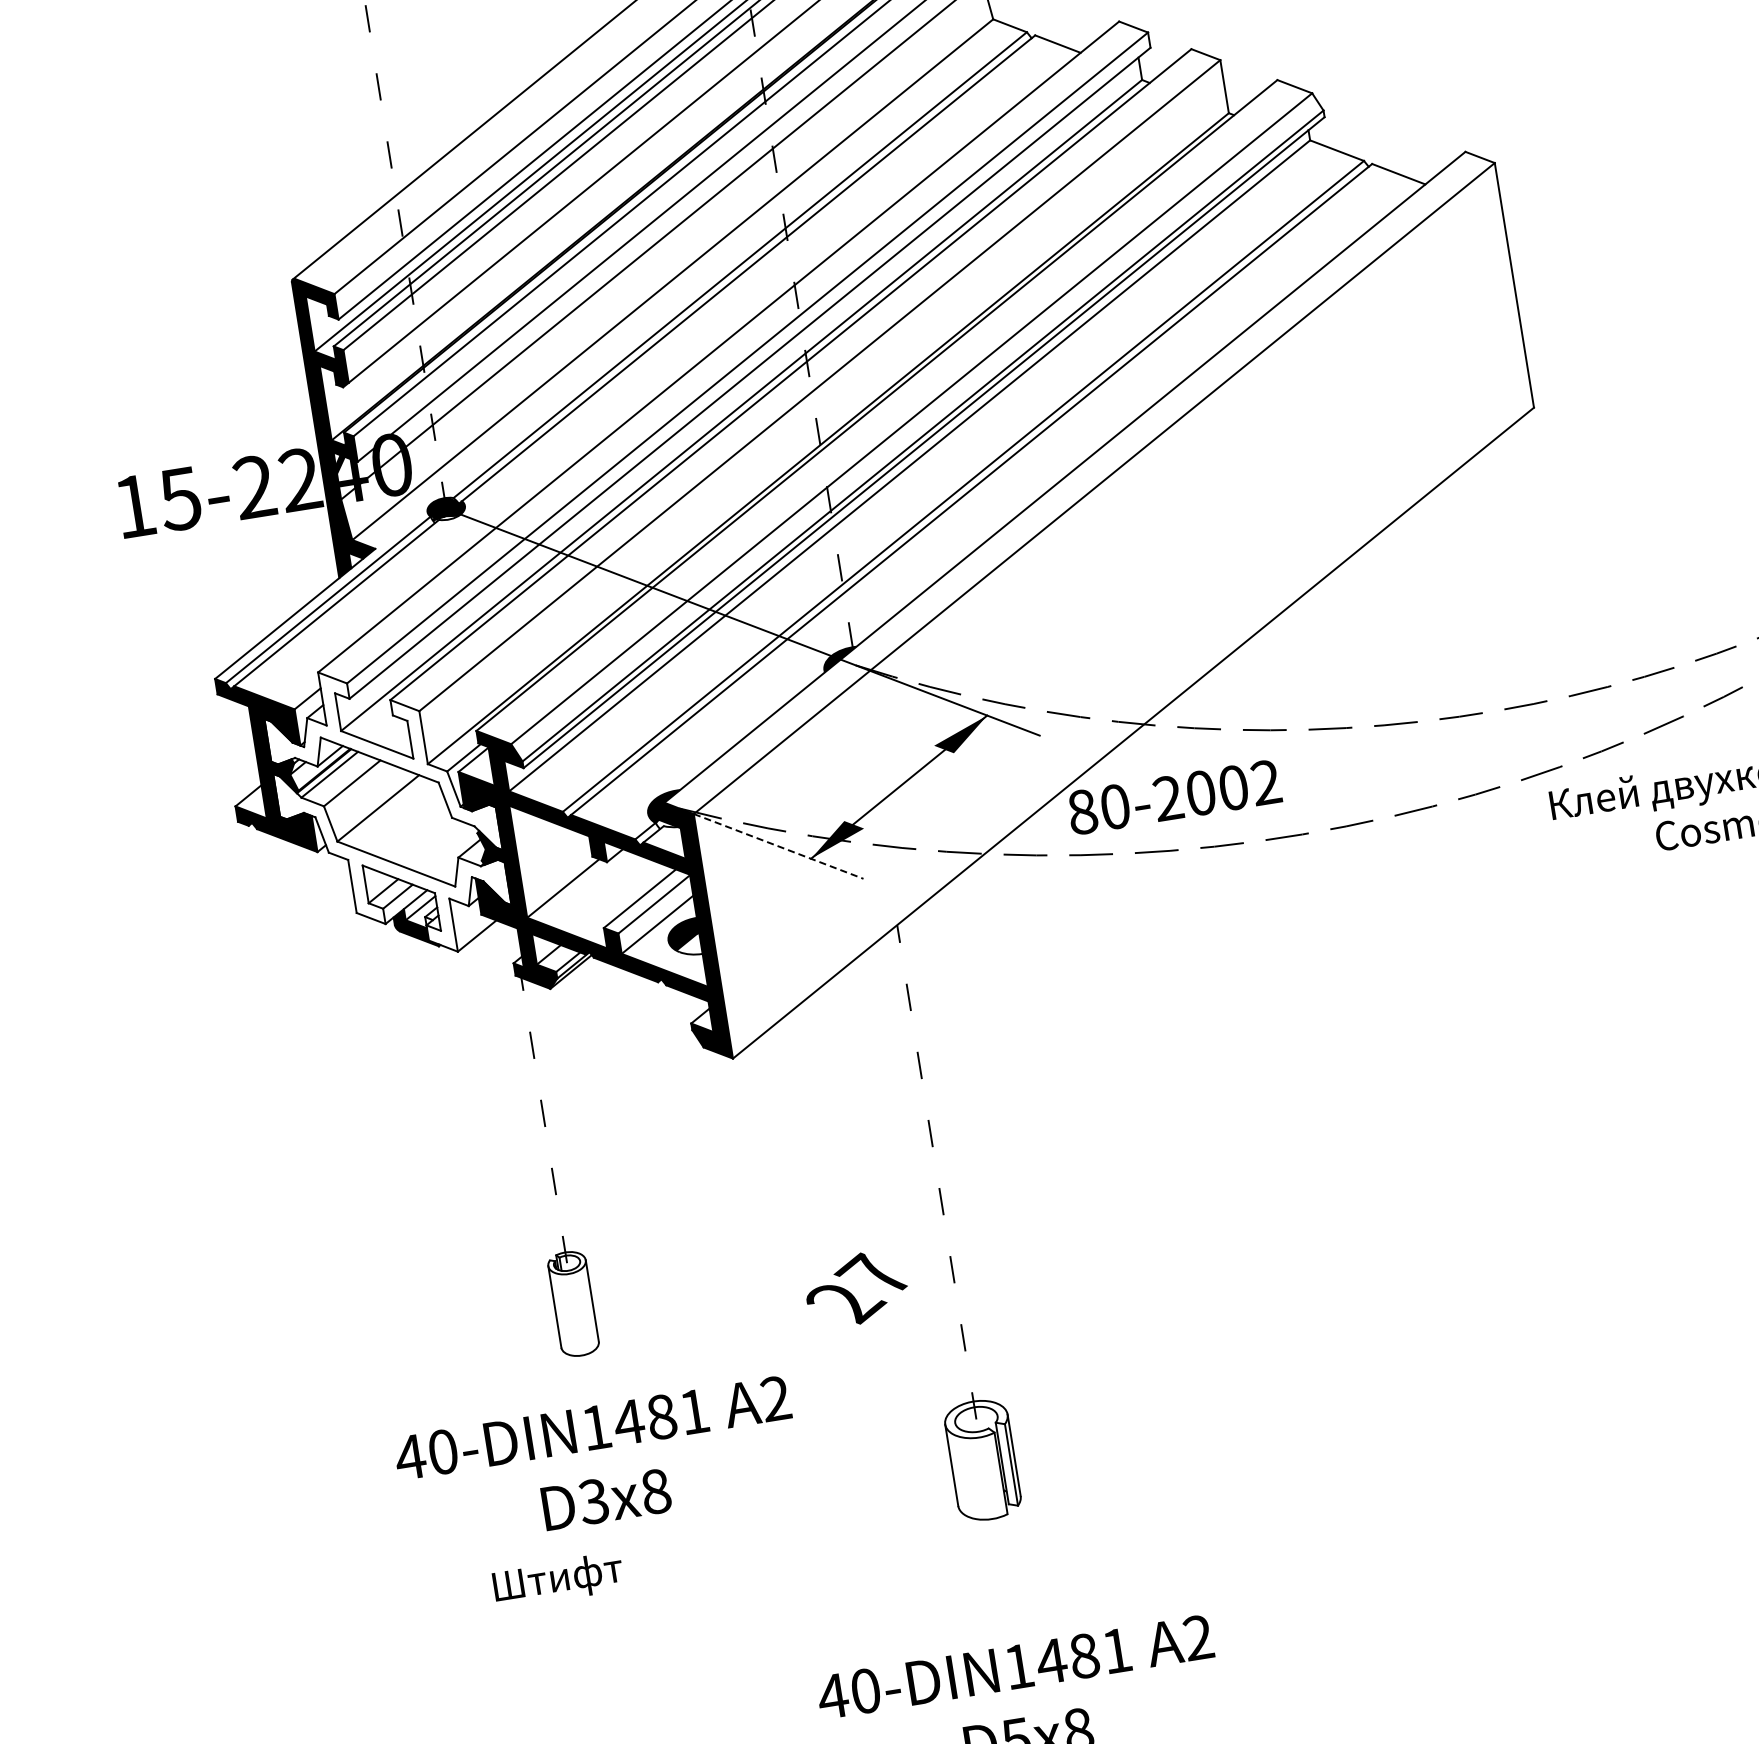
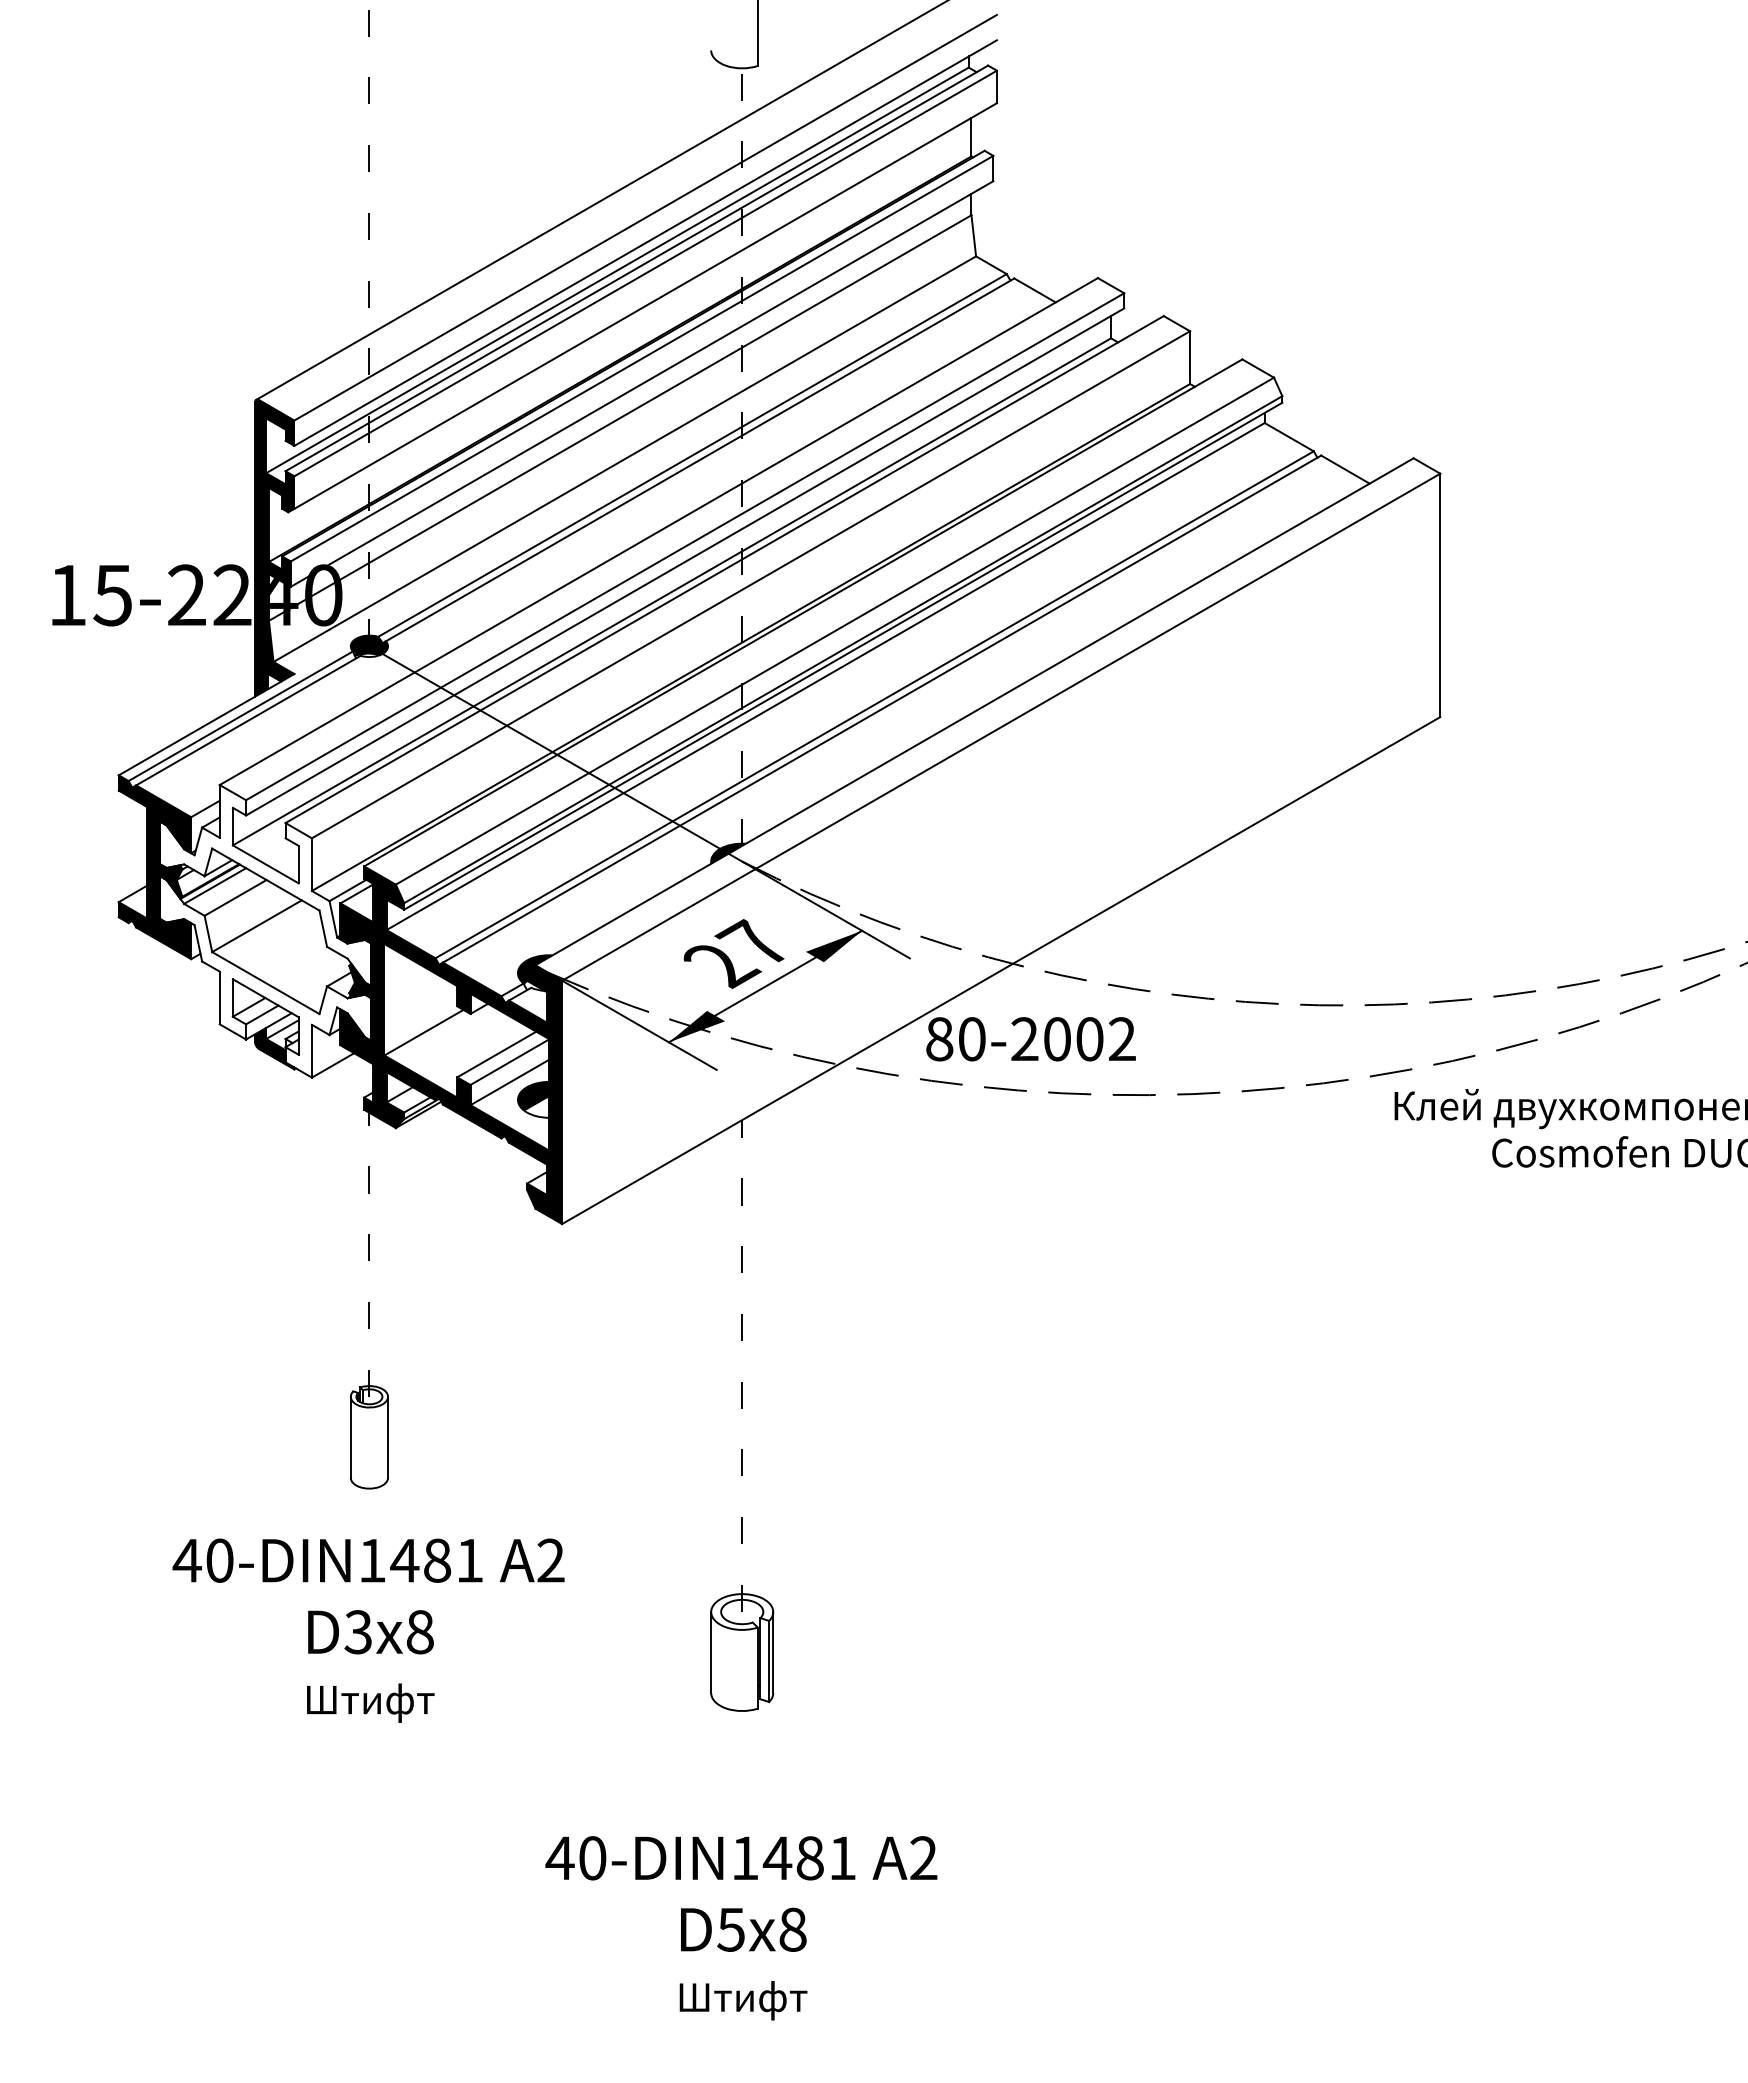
line: (778, 846) -> (639, 1025), dashed -> solid
text: (855, 1288) -> (733, 953), moved
text: (558, 1579) -> (370, 1702), moved

